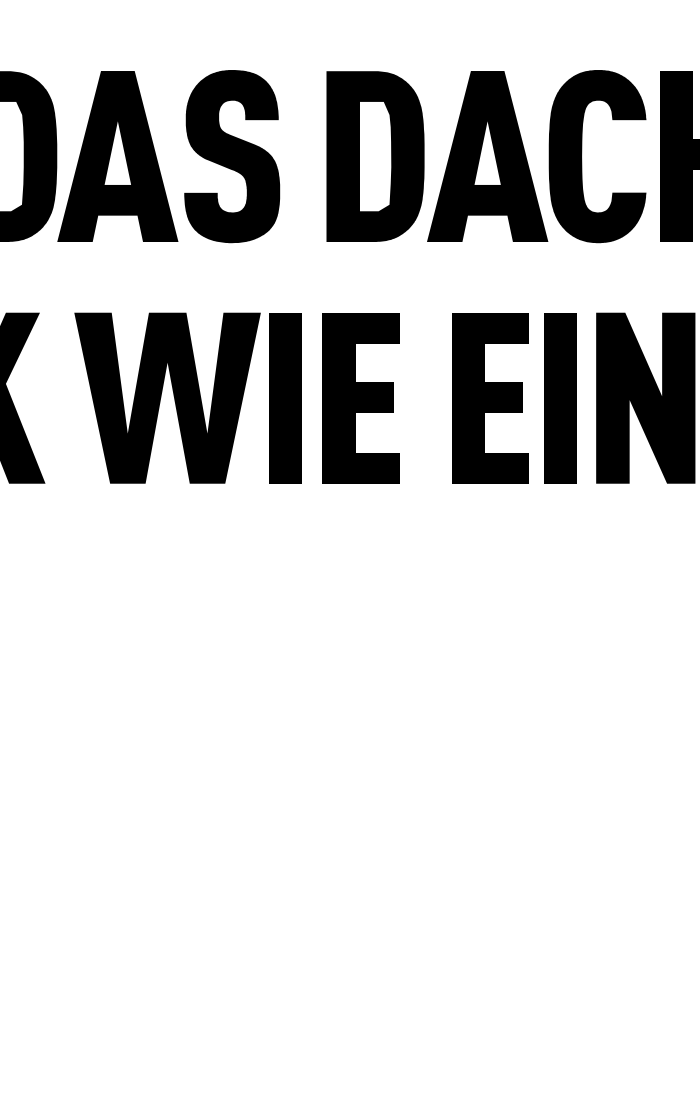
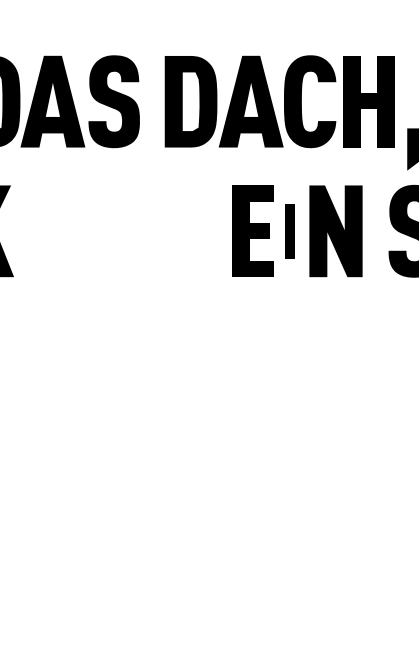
part: (559, 396) -> (289, 230), size x0.6
part: (187, 398) -> (90, 231), removed
fill: (361, 398) -> (183, 231), removed

